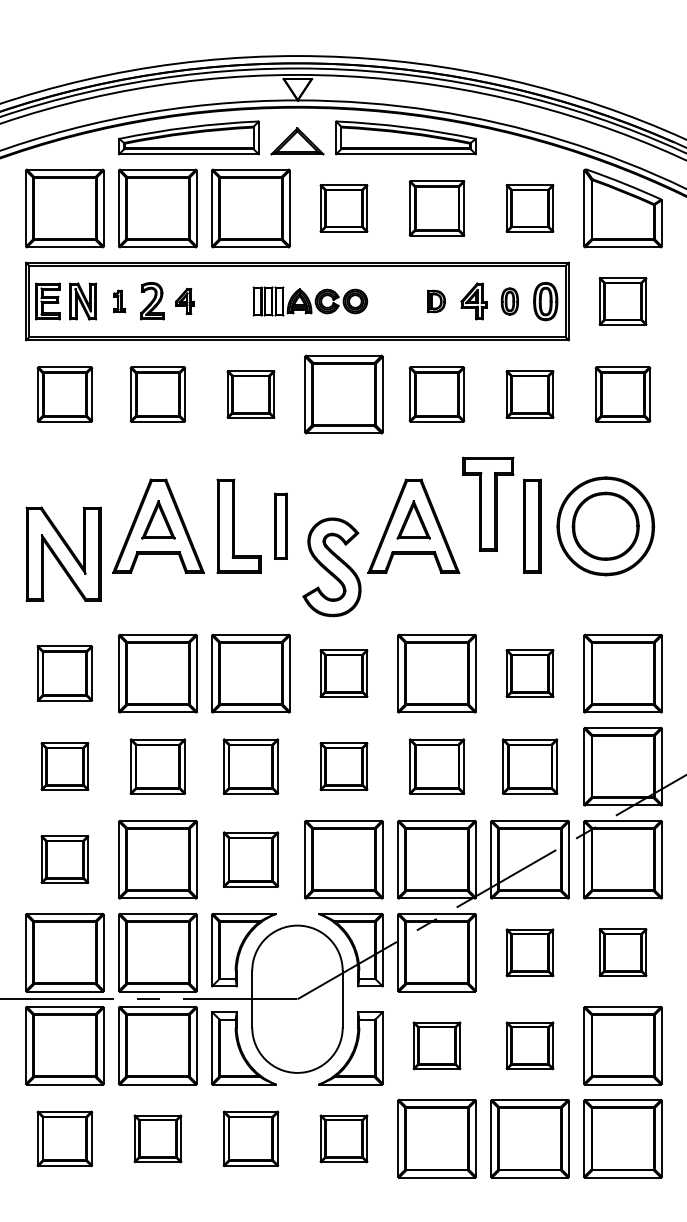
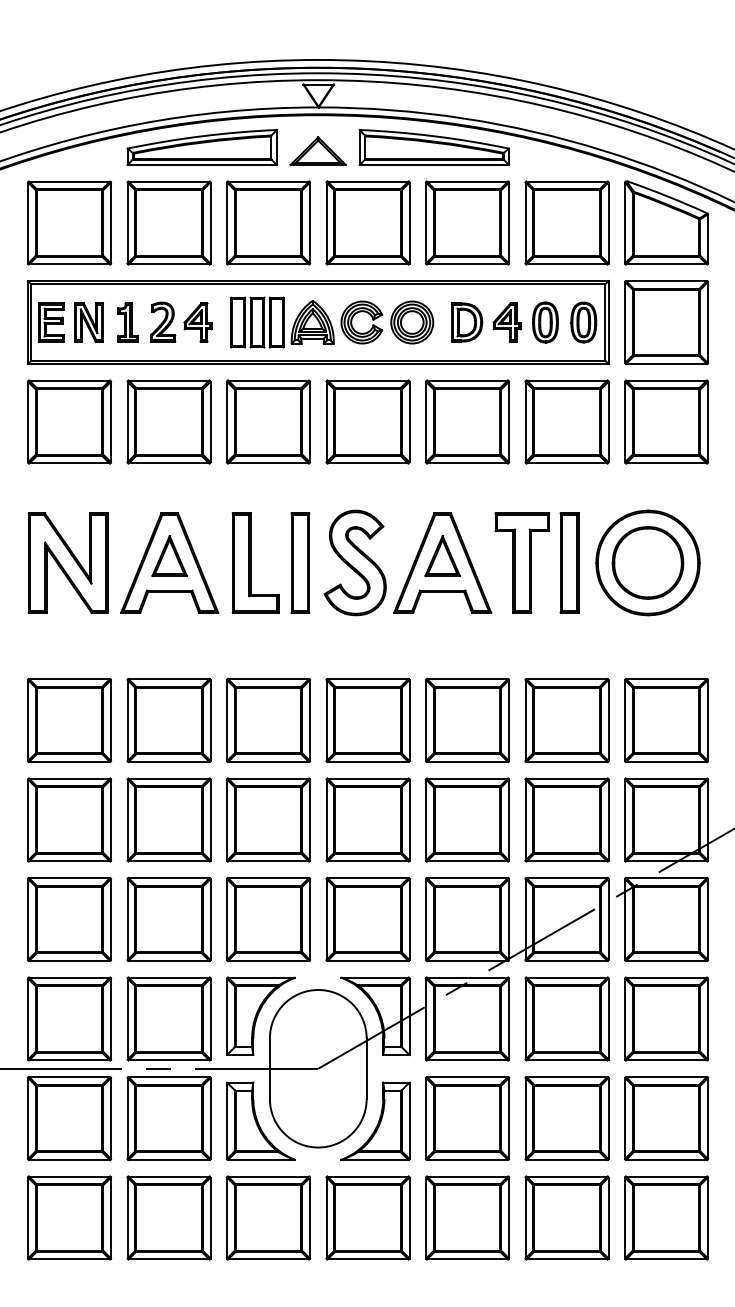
part: (343, 208) -> (367, 223), size x1.67
part: (436, 208) -> (466, 223), size x1.43
part: (529, 208) -> (566, 223), size x1.67
part: (119, 301) -> (127, 322), size x1.67
part: (184, 301) -> (197, 322), size x1.43
part: (310, 301) -> (332, 322), size x1.67
part: (436, 301) -> (466, 322), size x1.67
part: (509, 301) -> (545, 322), size x1.43
part: (622, 301) -> (665, 322), size x1.67
part: (64, 394) -> (69, 421), size x1.43
part: (157, 394) -> (168, 421), size x1.43
part: (250, 394) -> (268, 421), size x1.67
part: (436, 394) -> (466, 421), size x1.43
part: (529, 394) -> (566, 421), size x1.67
part: (622, 394) -> (665, 421), size x1.43
part: (488, 503) -> (522, 562), moved
part: (280, 525) -> (300, 562), size x1.43
part: (63, 553) -> (68, 562), moved
part: (331, 567) -> (354, 563), moved
part: (64, 673) -> (69, 720), size x1.43
part: (343, 673) -> (367, 720), size x1.67
part: (529, 673) -> (566, 720), size x1.67
part: (64, 766) -> (69, 819), size x1.67
part: (157, 766) -> (168, 819), size x1.43
part: (250, 766) -> (268, 819), size x1.43
part: (343, 766) -> (367, 819), size x1.67
part: (436, 766) -> (466, 819), size x1.43
part: (529, 766) -> (566, 819), size x1.43
part: (64, 859) -> (69, 919), size x1.67
part: (250, 859) -> (268, 919), size x1.43
part: (529, 952) -> (566, 1018), size x1.67
part: (622, 952) -> (665, 1018), size x1.67
part: (436, 1045) -> (466, 1118), size x1.67
part: (529, 1045) -> (566, 1118), size x1.67
part: (64, 1138) -> (69, 1217), size x1.43
part: (157, 1138) -> (168, 1217), size x1.67
part: (250, 1138) -> (268, 1217), size x1.43
part: (343, 1138) -> (367, 1217), size x1.67

